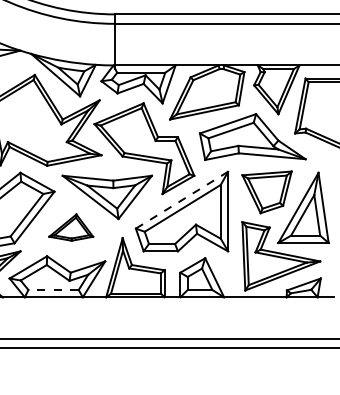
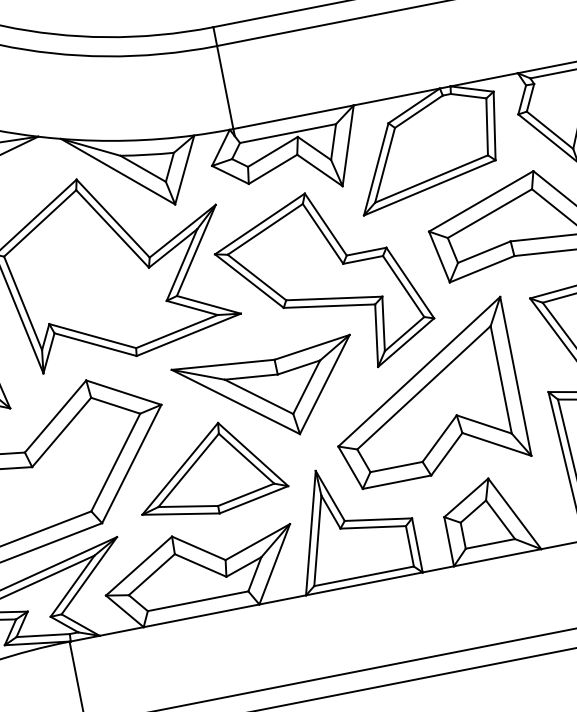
line: (182, 199) -> (419, 370), dashed -> solid
part: (70, 227) -> (207, 469), size x1.67
line: (53, 289) -> (197, 600), dashed -> solid

